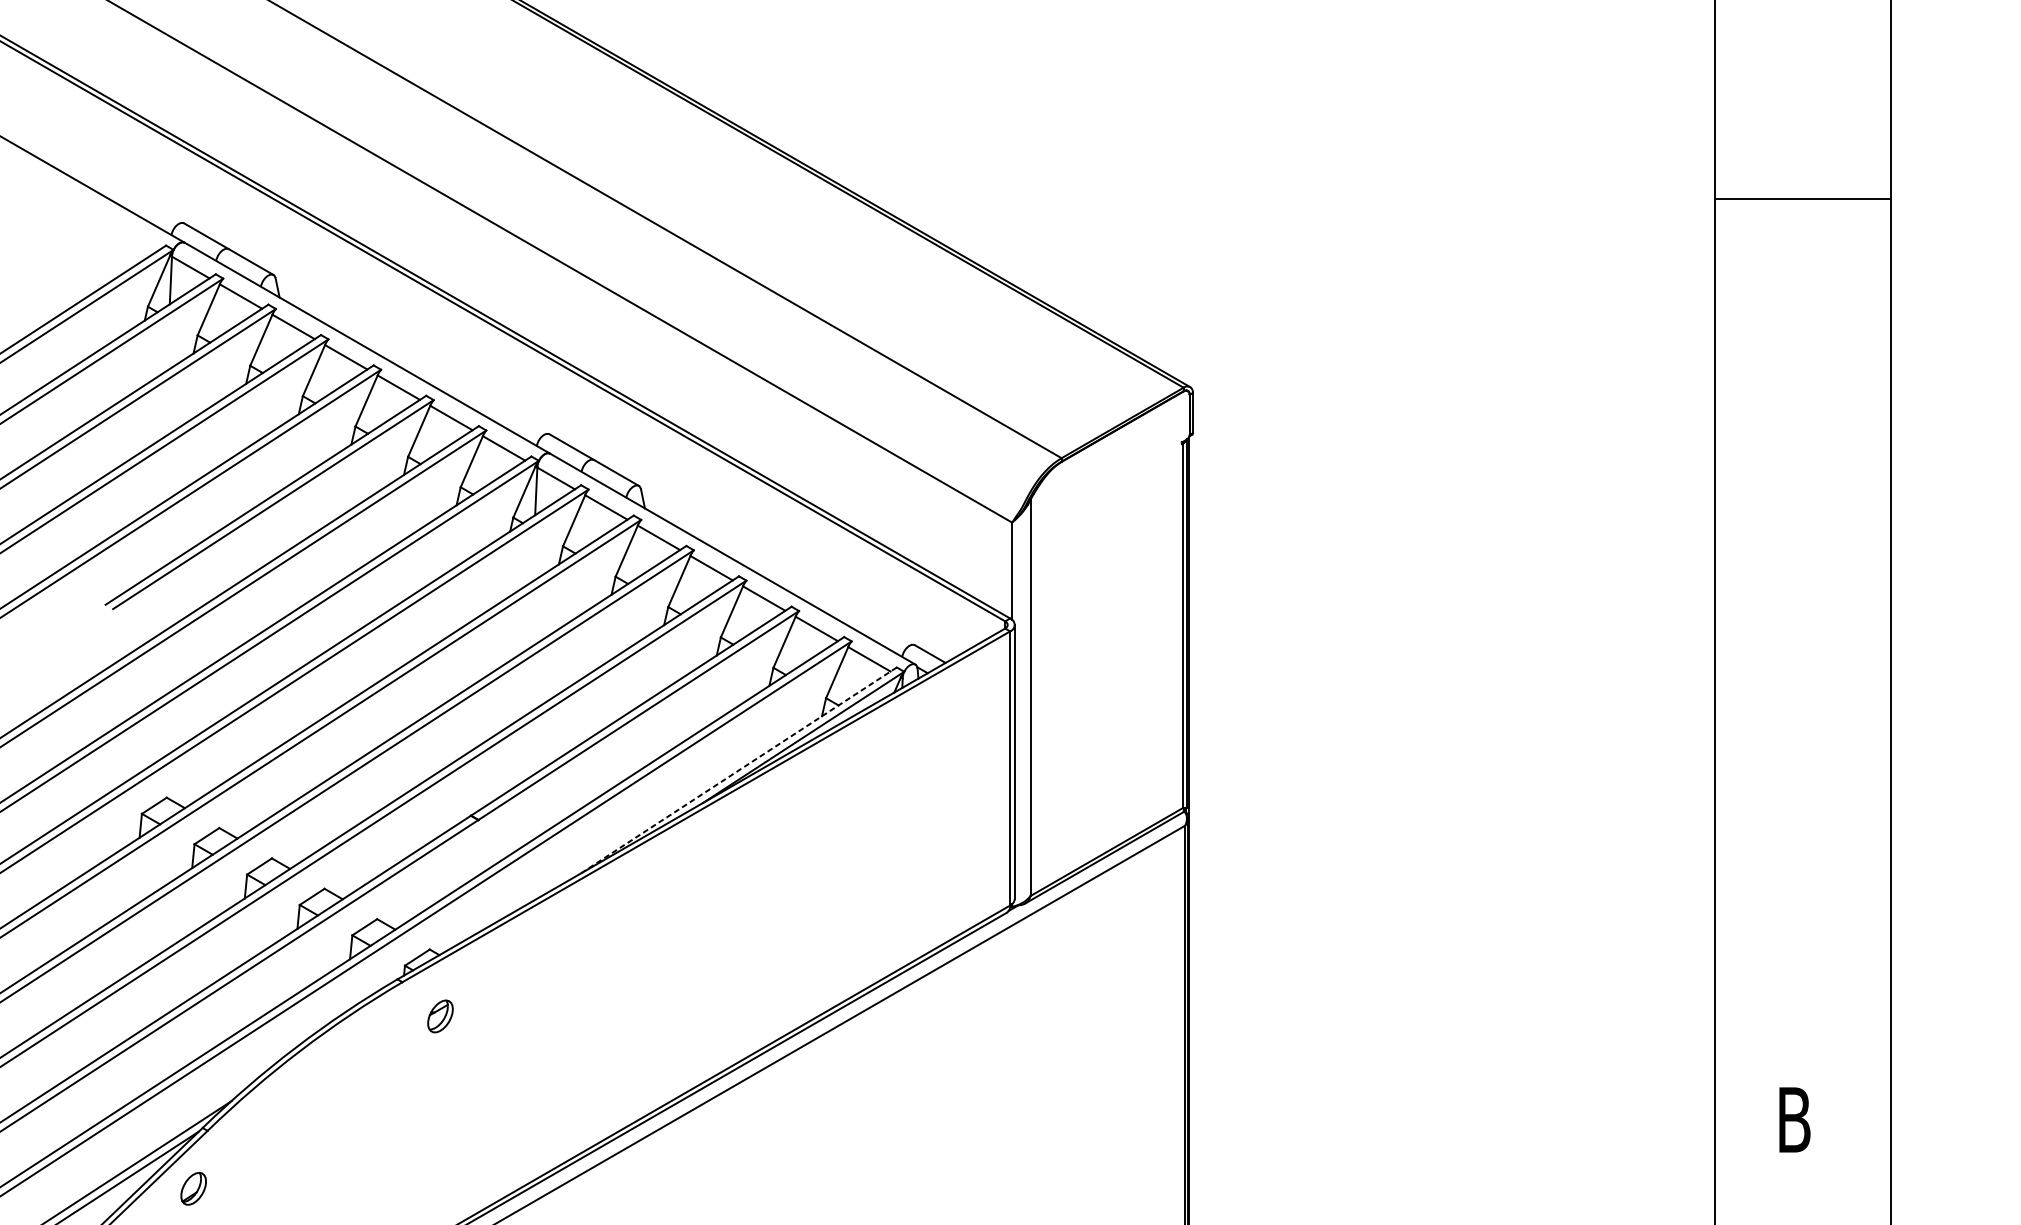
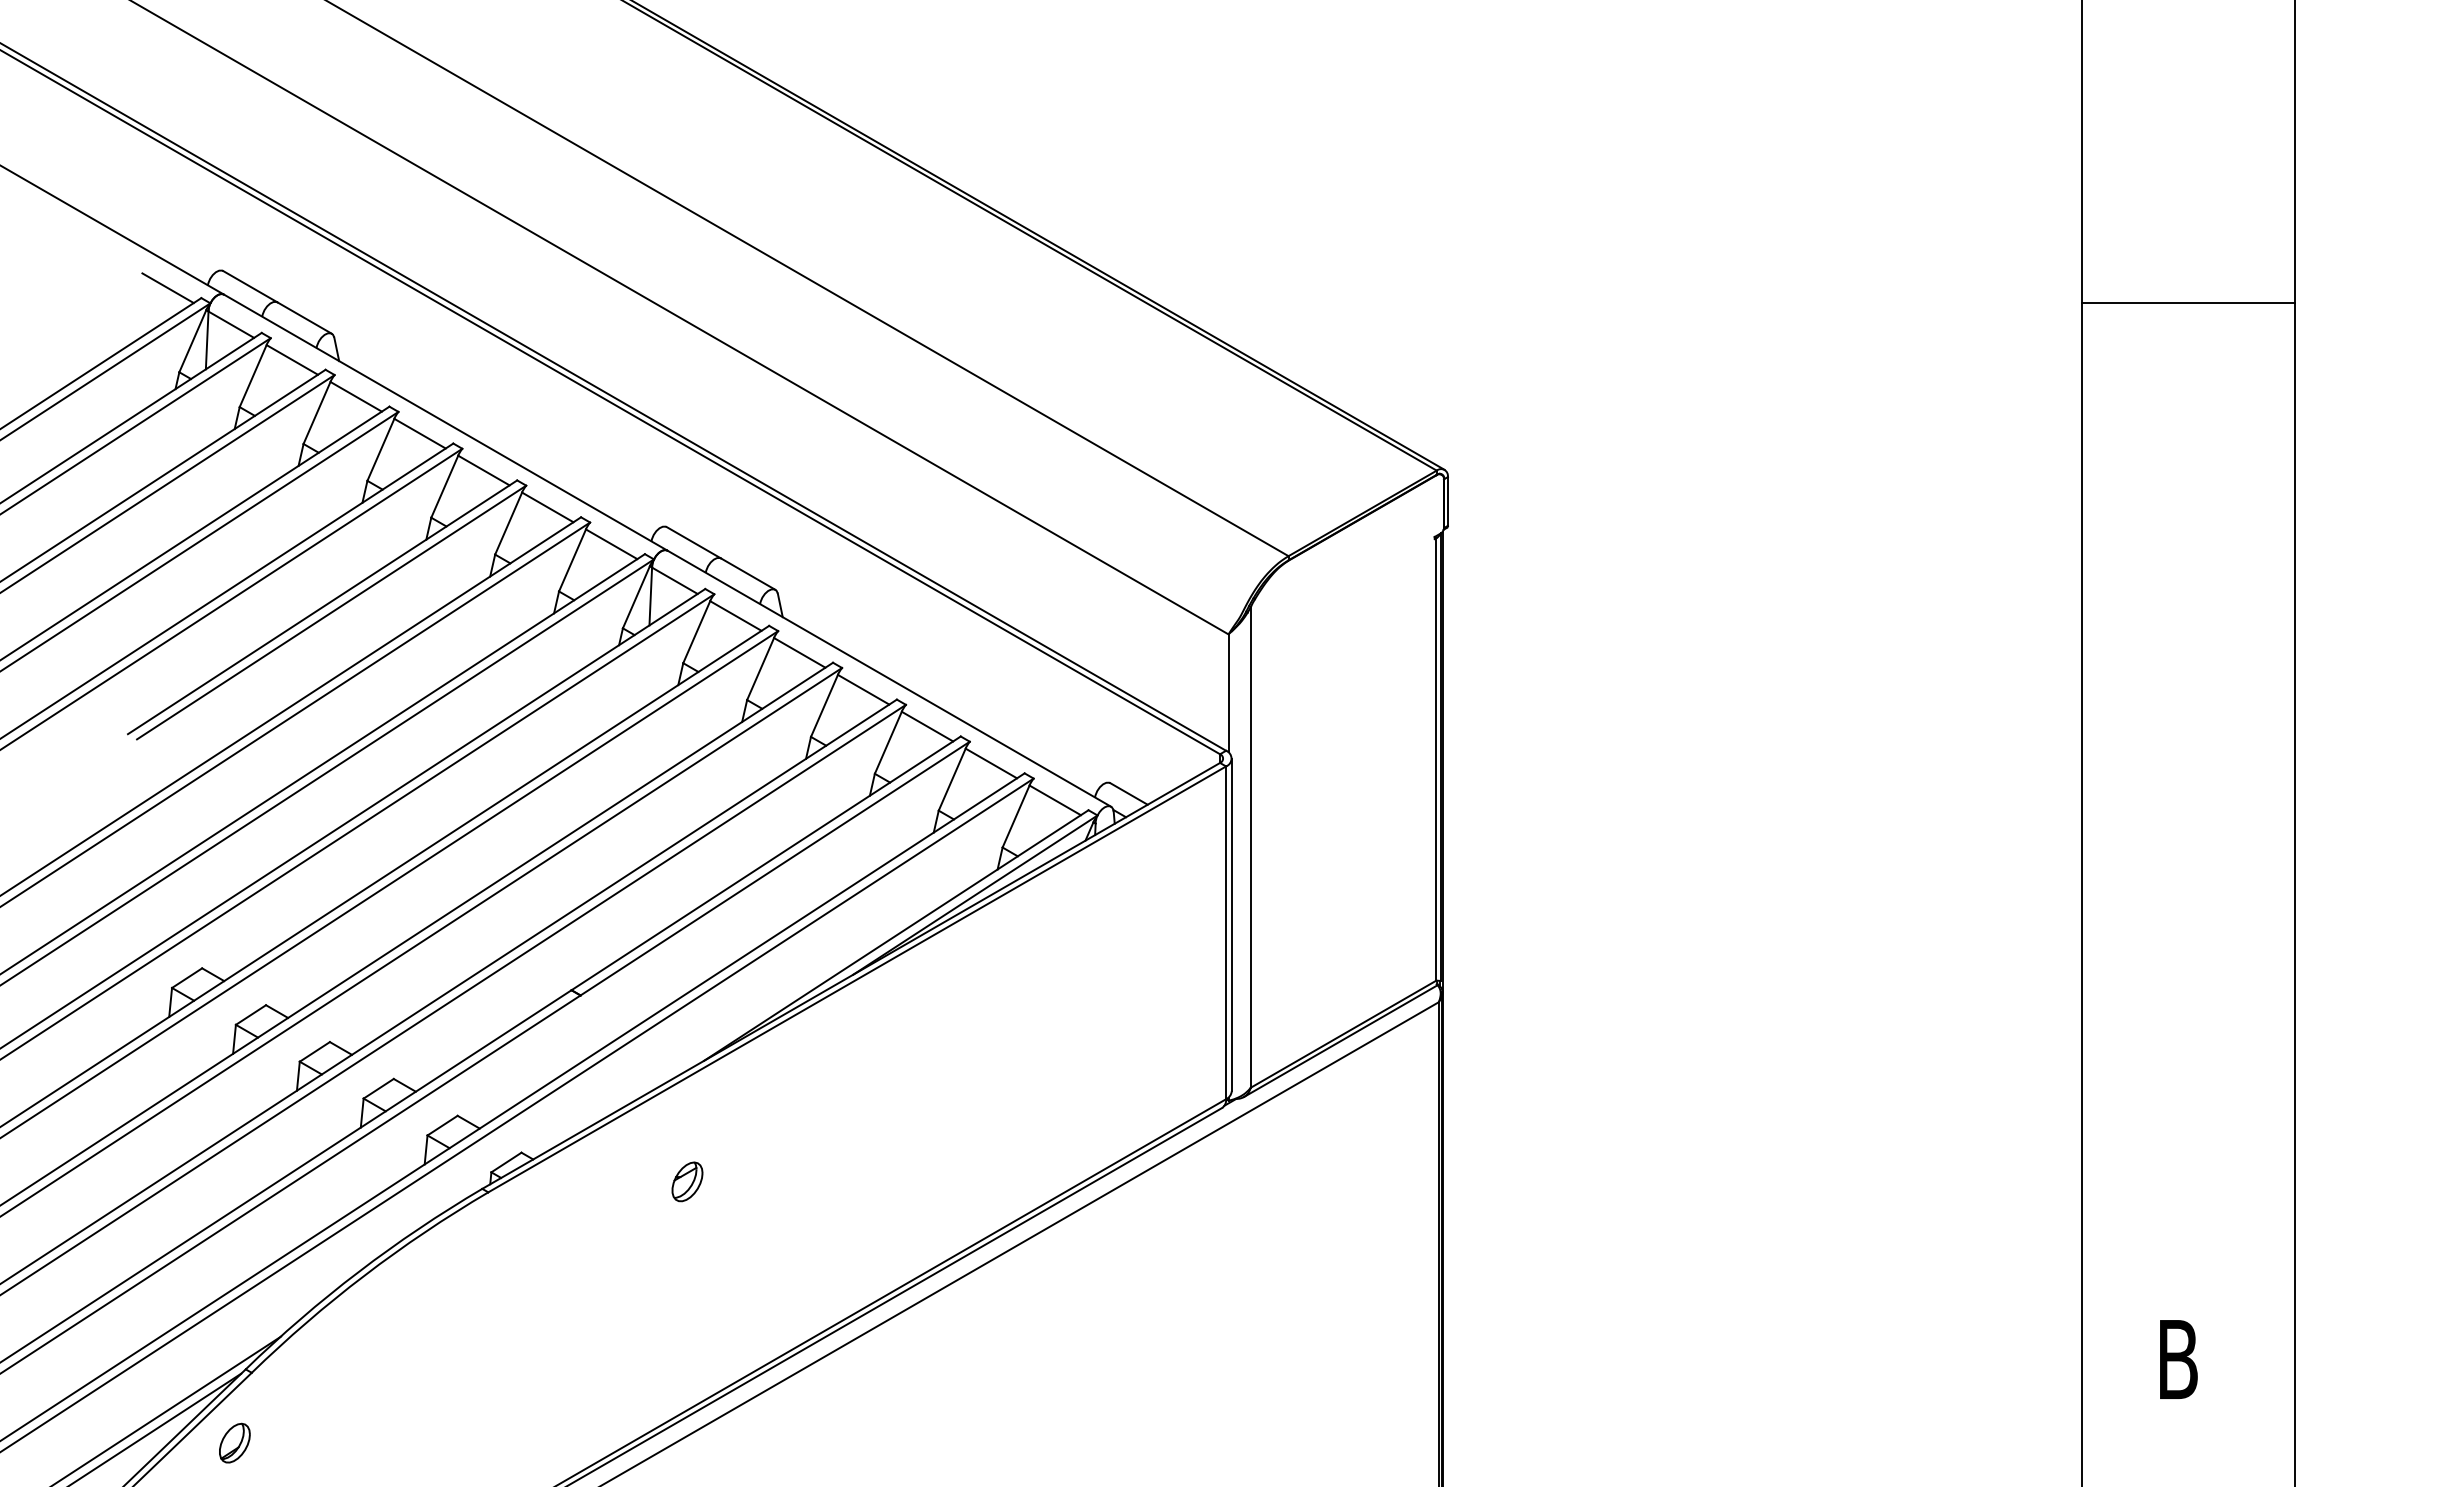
line: (1802, 199) -> (2188, 303), moved
line: (138, 237) -> (167, 288), added
line: (737, 770) -> (895, 935), dashed -> solid
part: (440, 1016) -> (687, 1181), moved

